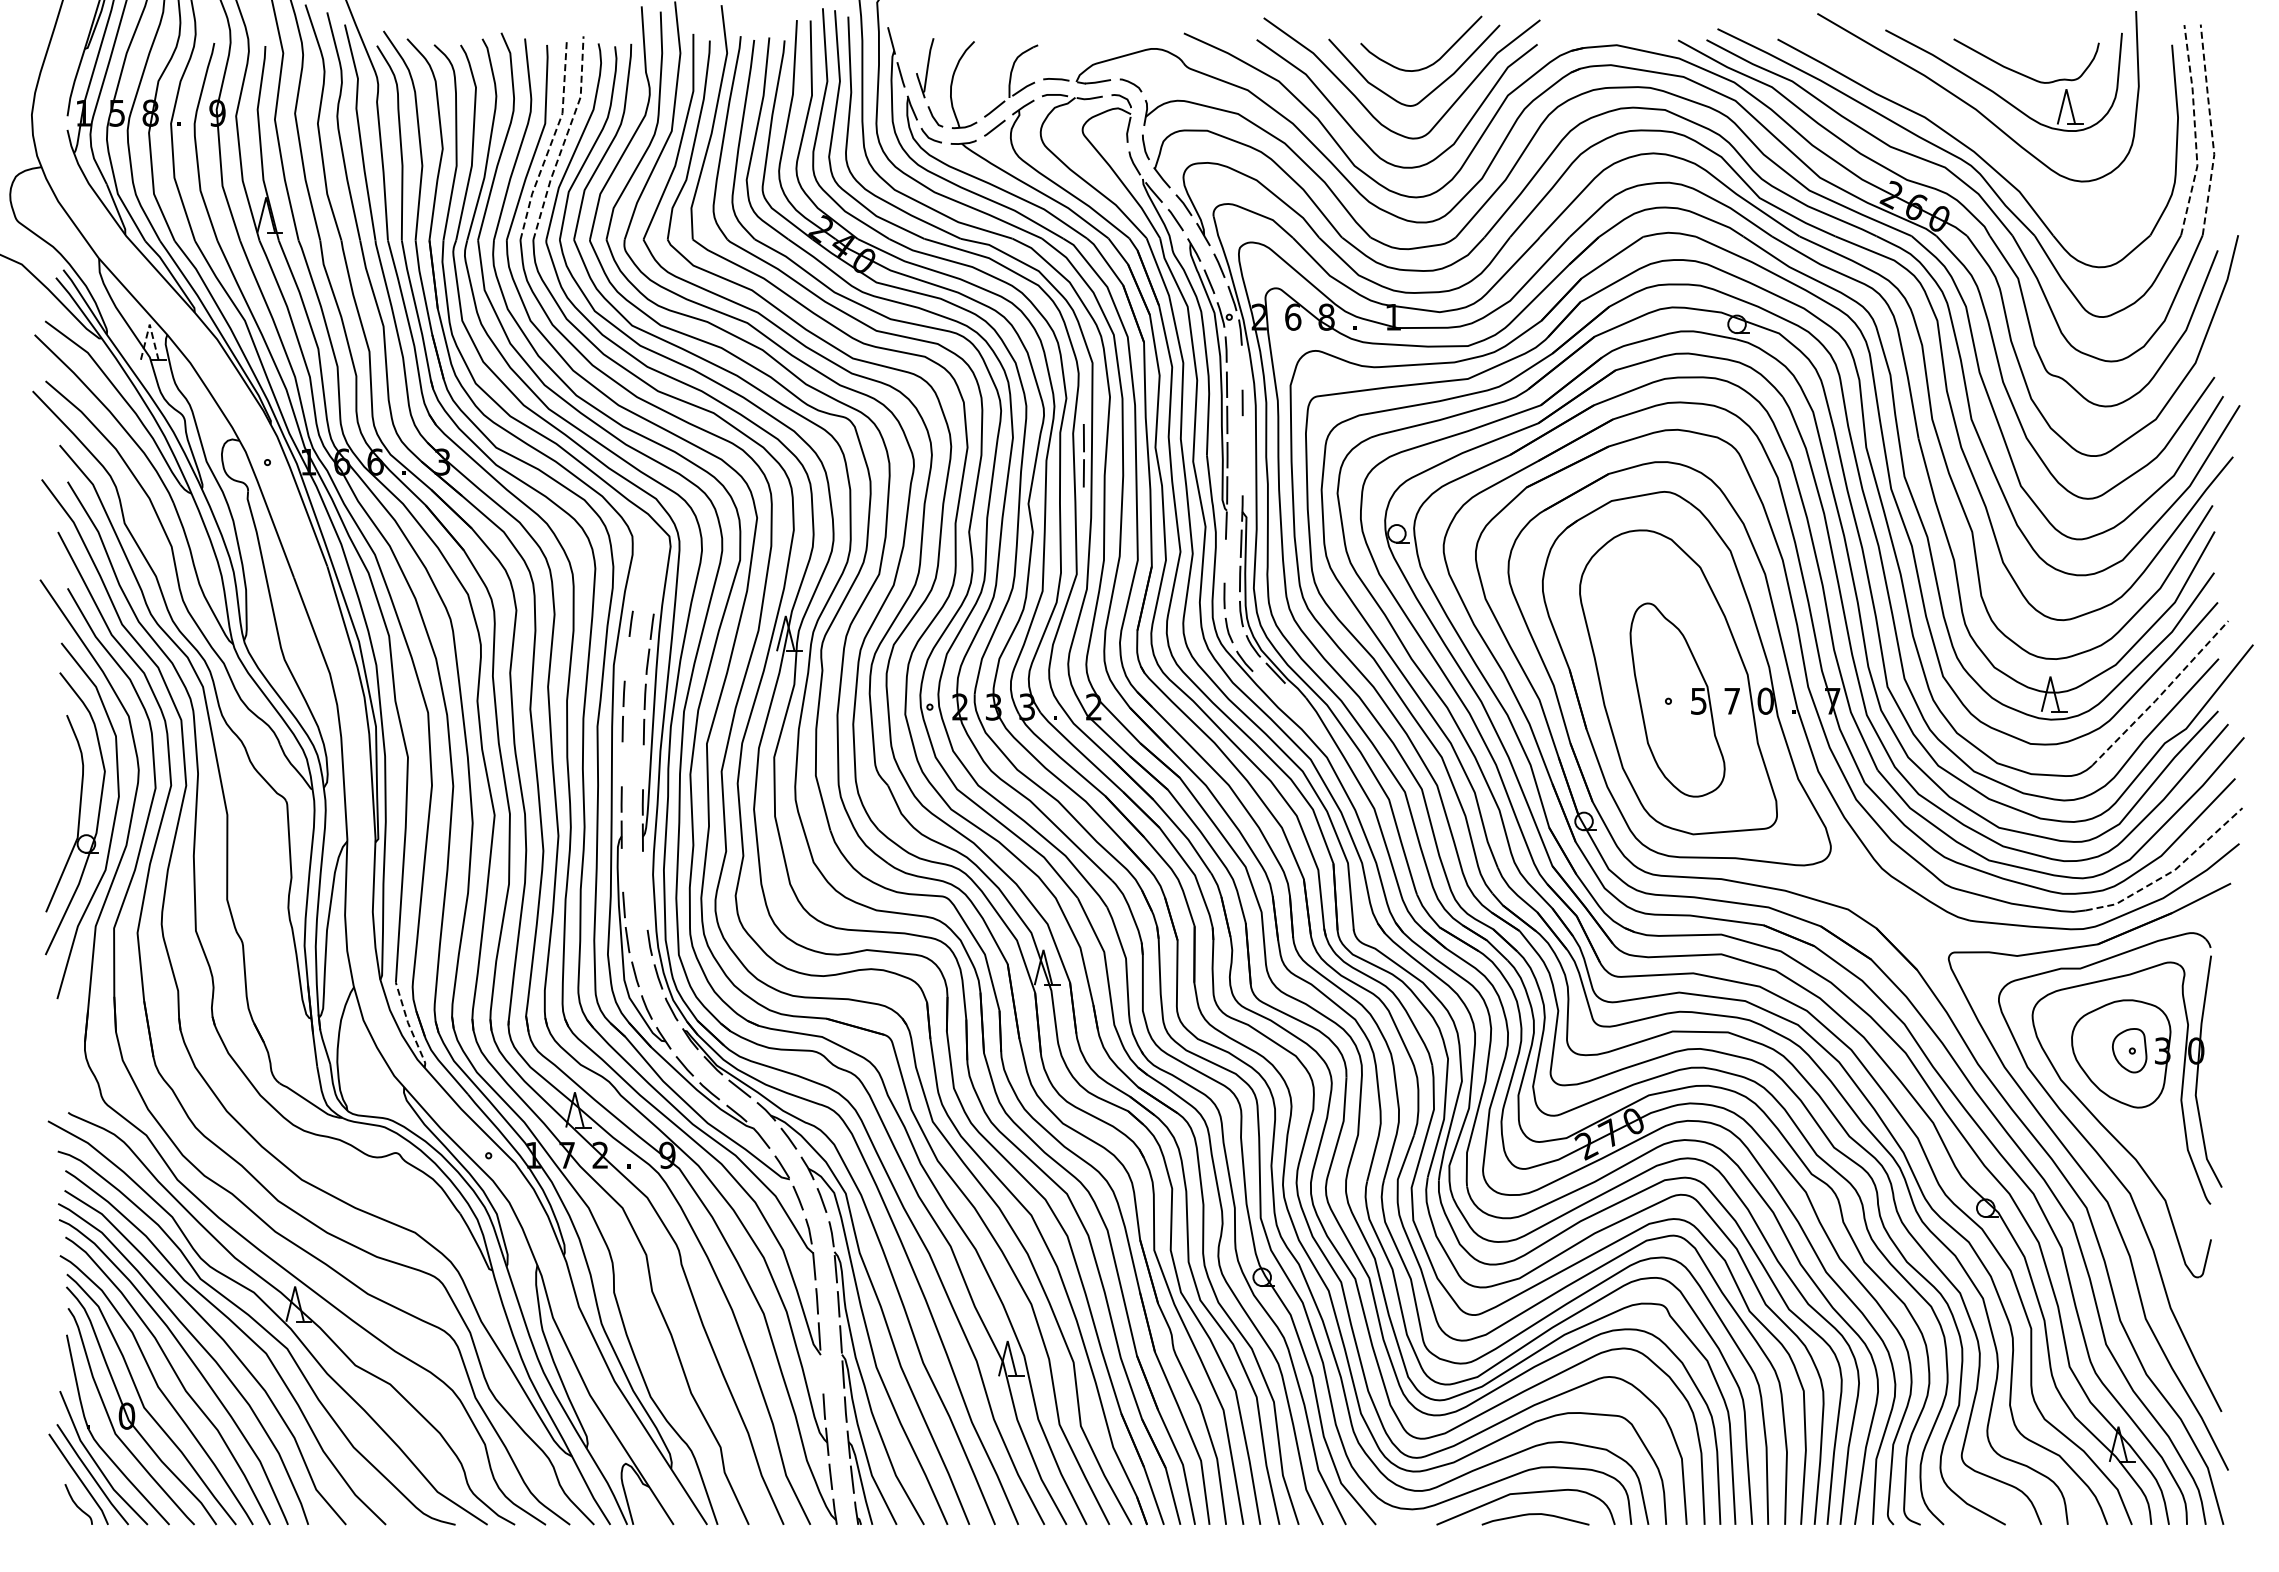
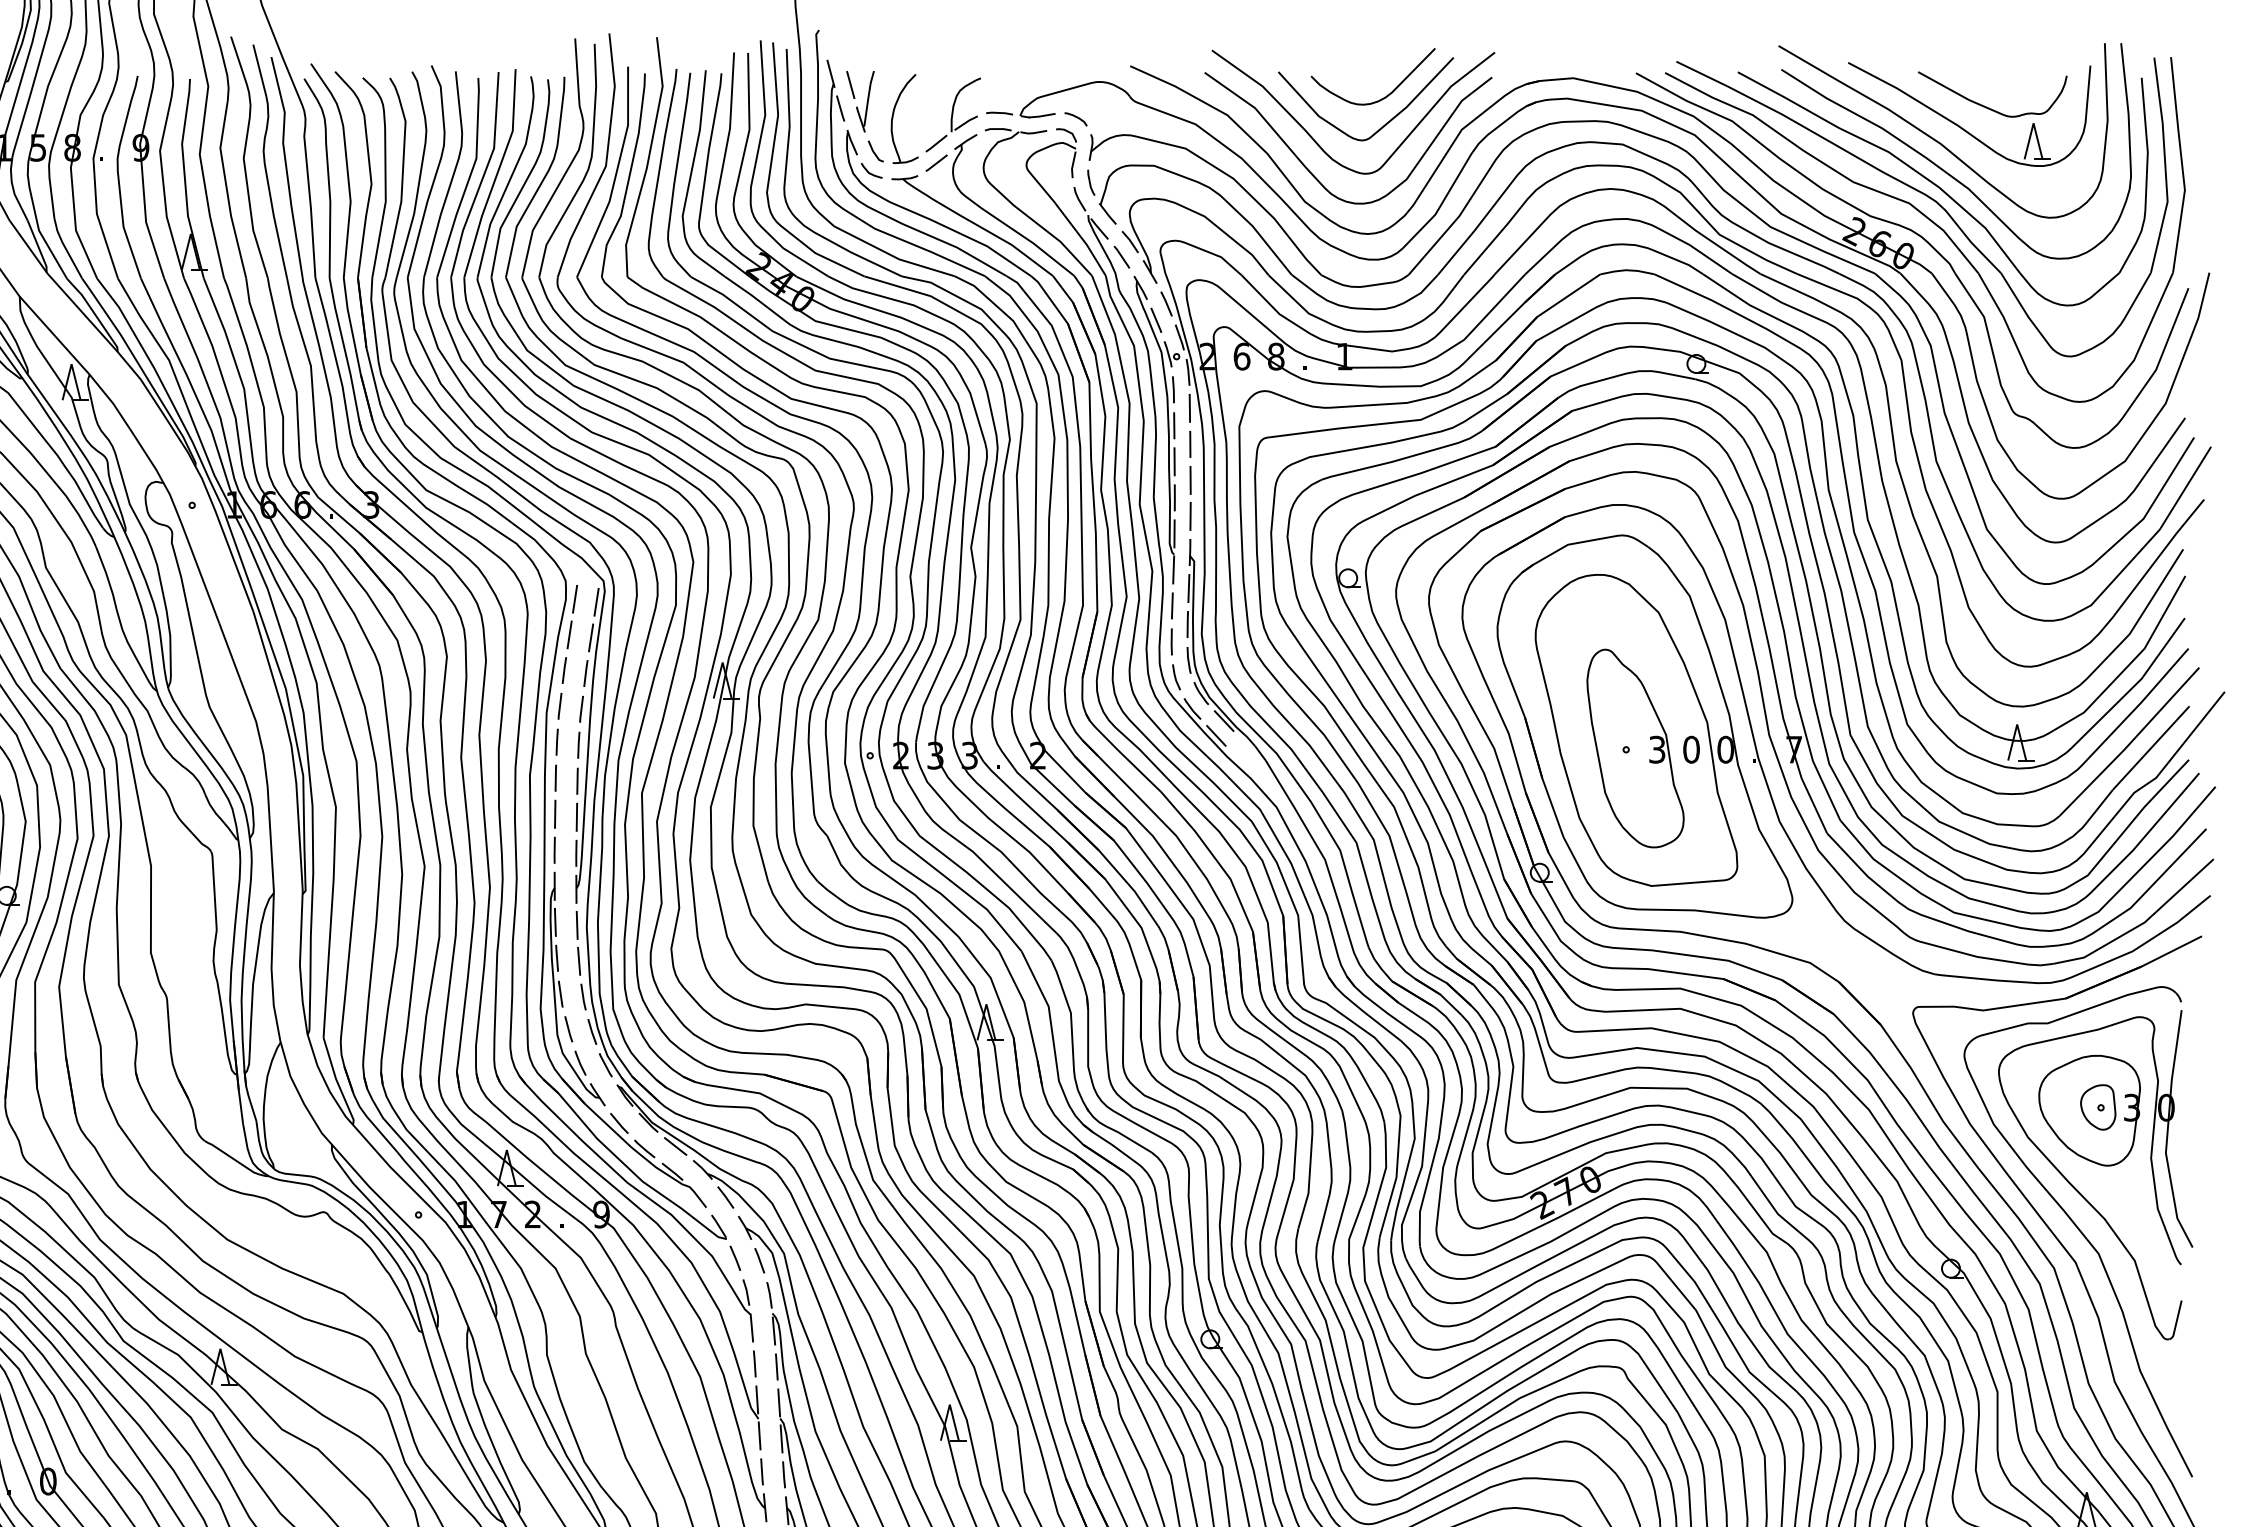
line: (910, 51) -> (850, 84), added
line: (2195, 130) -> (2165, 165), dashed -> solid
line: (2211, 130) -> (2182, 165), dashed -> solid
curve: (1976, 132) -> (1941, 167), added
line: (565, 138) -> (497, 173), dashed -> solid
line: (552, 140) -> (483, 175), dashed -> solid
line: (149, 324) -> (71, 364), dashed -> solid
line: (1242, 367) -> (1190, 408), added
line: (1083, 452) -> (1190, 495), moved
line: (641, 554) -> (574, 599), added
line: (662, 557) -> (596, 602), added
line: (1224, 560) -> (1171, 605), added
line: (636, 588) -> (569, 634), added
line: (657, 591) -> (591, 637), added
line: (626, 658) -> (559, 705), added
line: (1268, 687) -> (1216, 735), added
line: (2160, 695) -> (2129, 743), dashed -> solid
text: (1698, 700) -> (1656, 748), 5 -> 3
text: (1732, 700) -> (1691, 748), 7 -> 0
line: (622, 764) -> (555, 814), added
line: (643, 767) -> (577, 817), added
line: (621, 869) -> (554, 921), added
line: (643, 872) -> (577, 925), added
line: (2171, 872) -> (2141, 925), dashed -> solid
line: (645, 907) -> (579, 960), added
line: (409, 1025) -> (337, 1081), dashed -> solid
line: (821, 1371) -> (759, 1435), added

